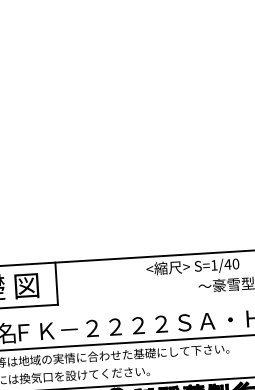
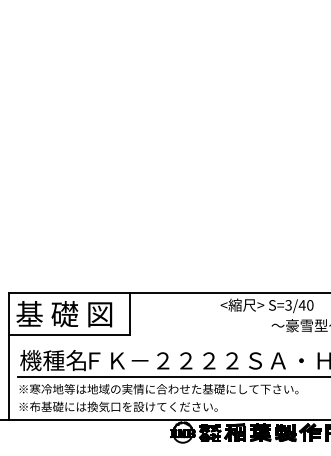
text: (214, 265) -> (288, 305), S=1/40 -> S=3/40

